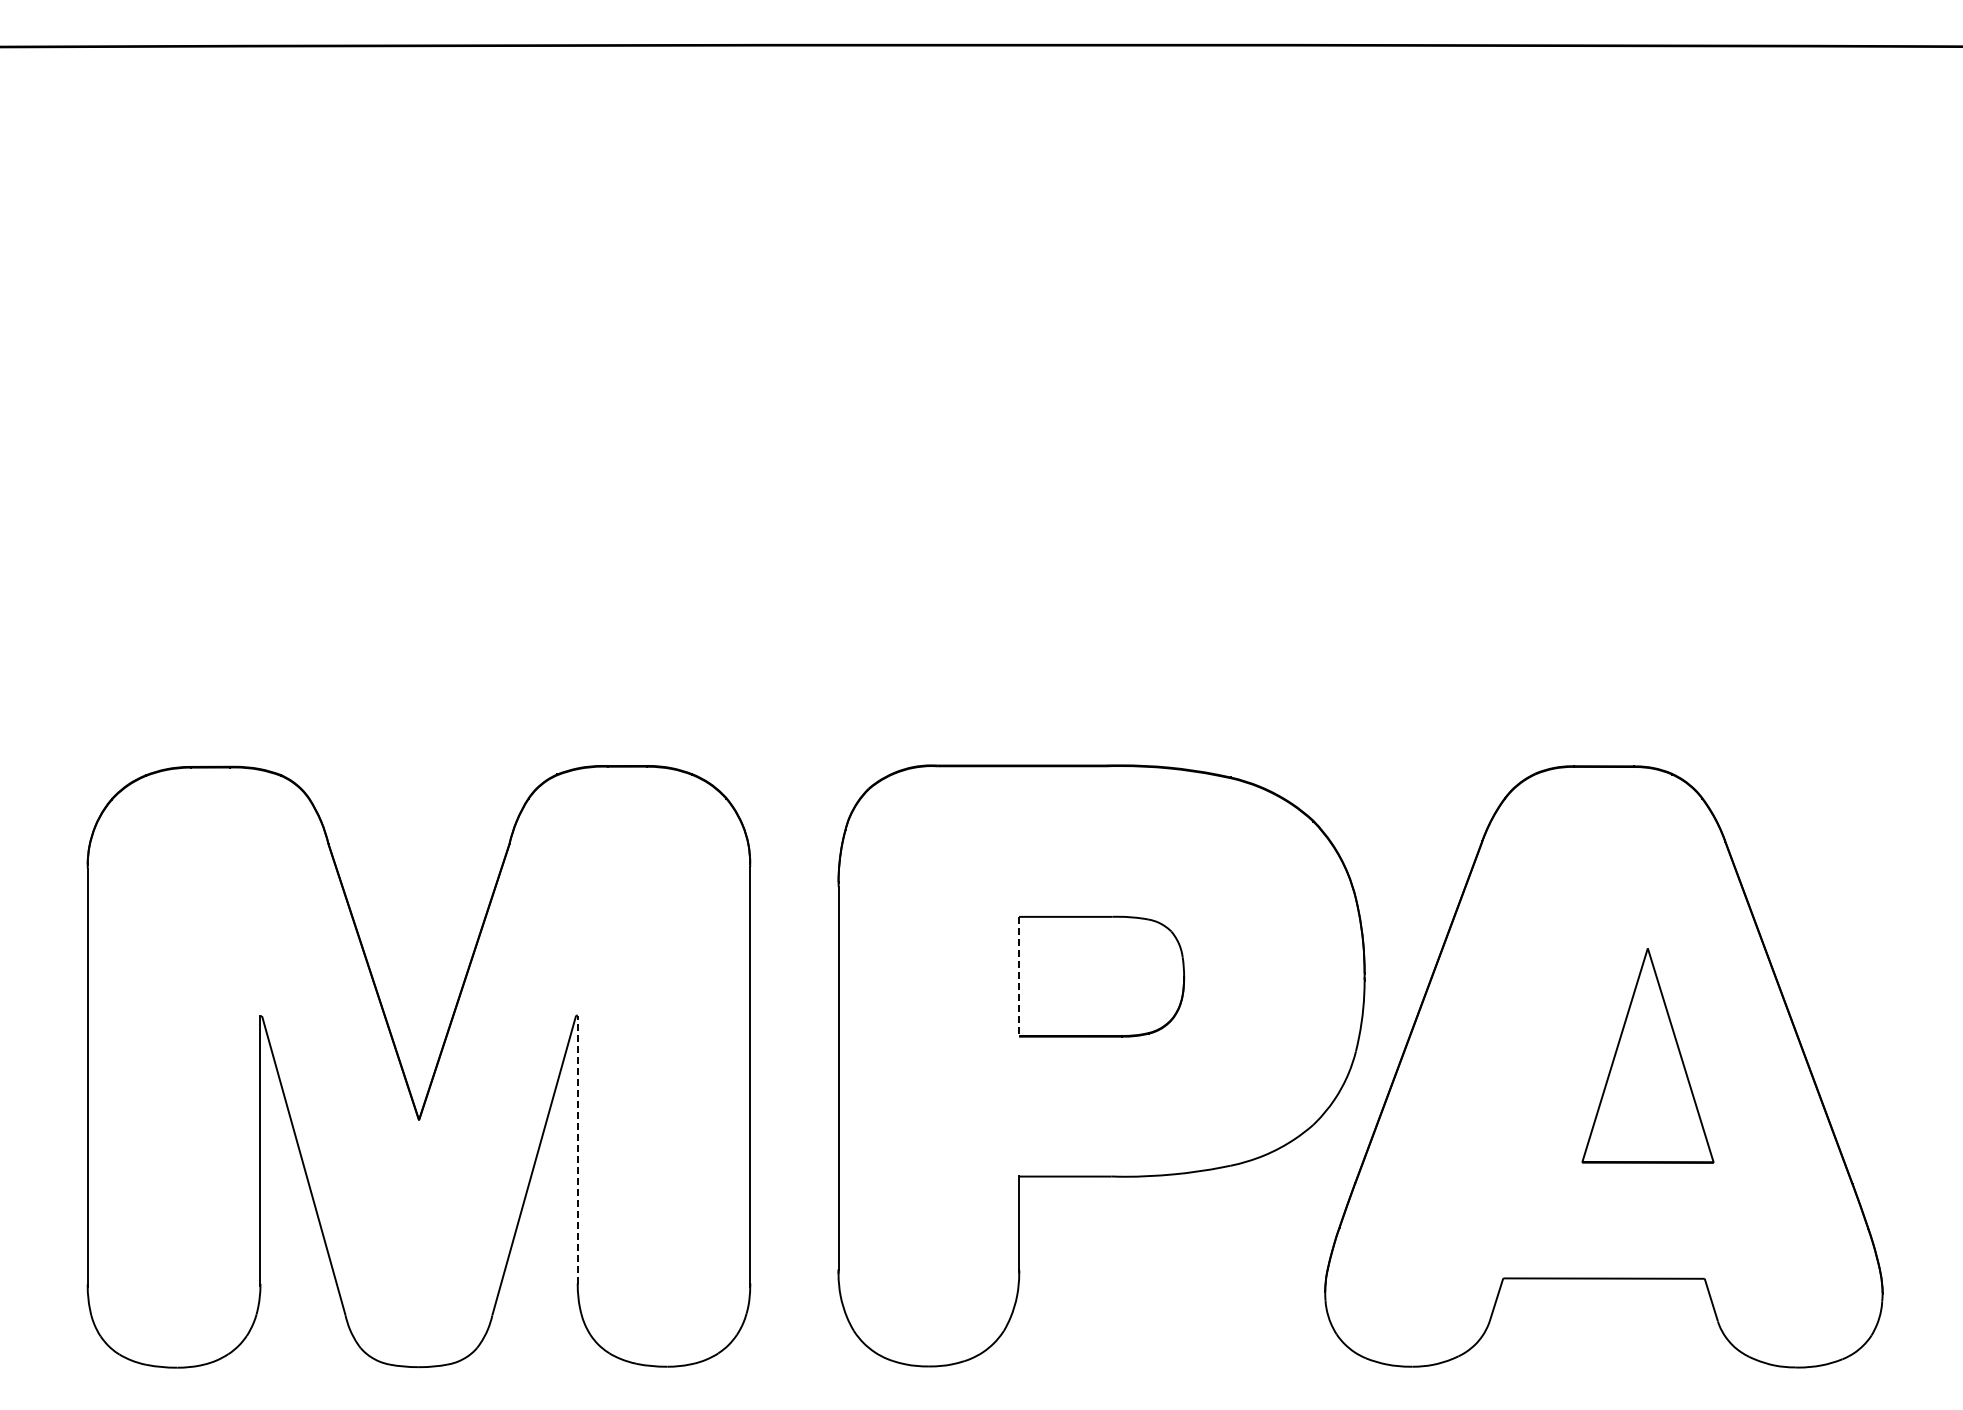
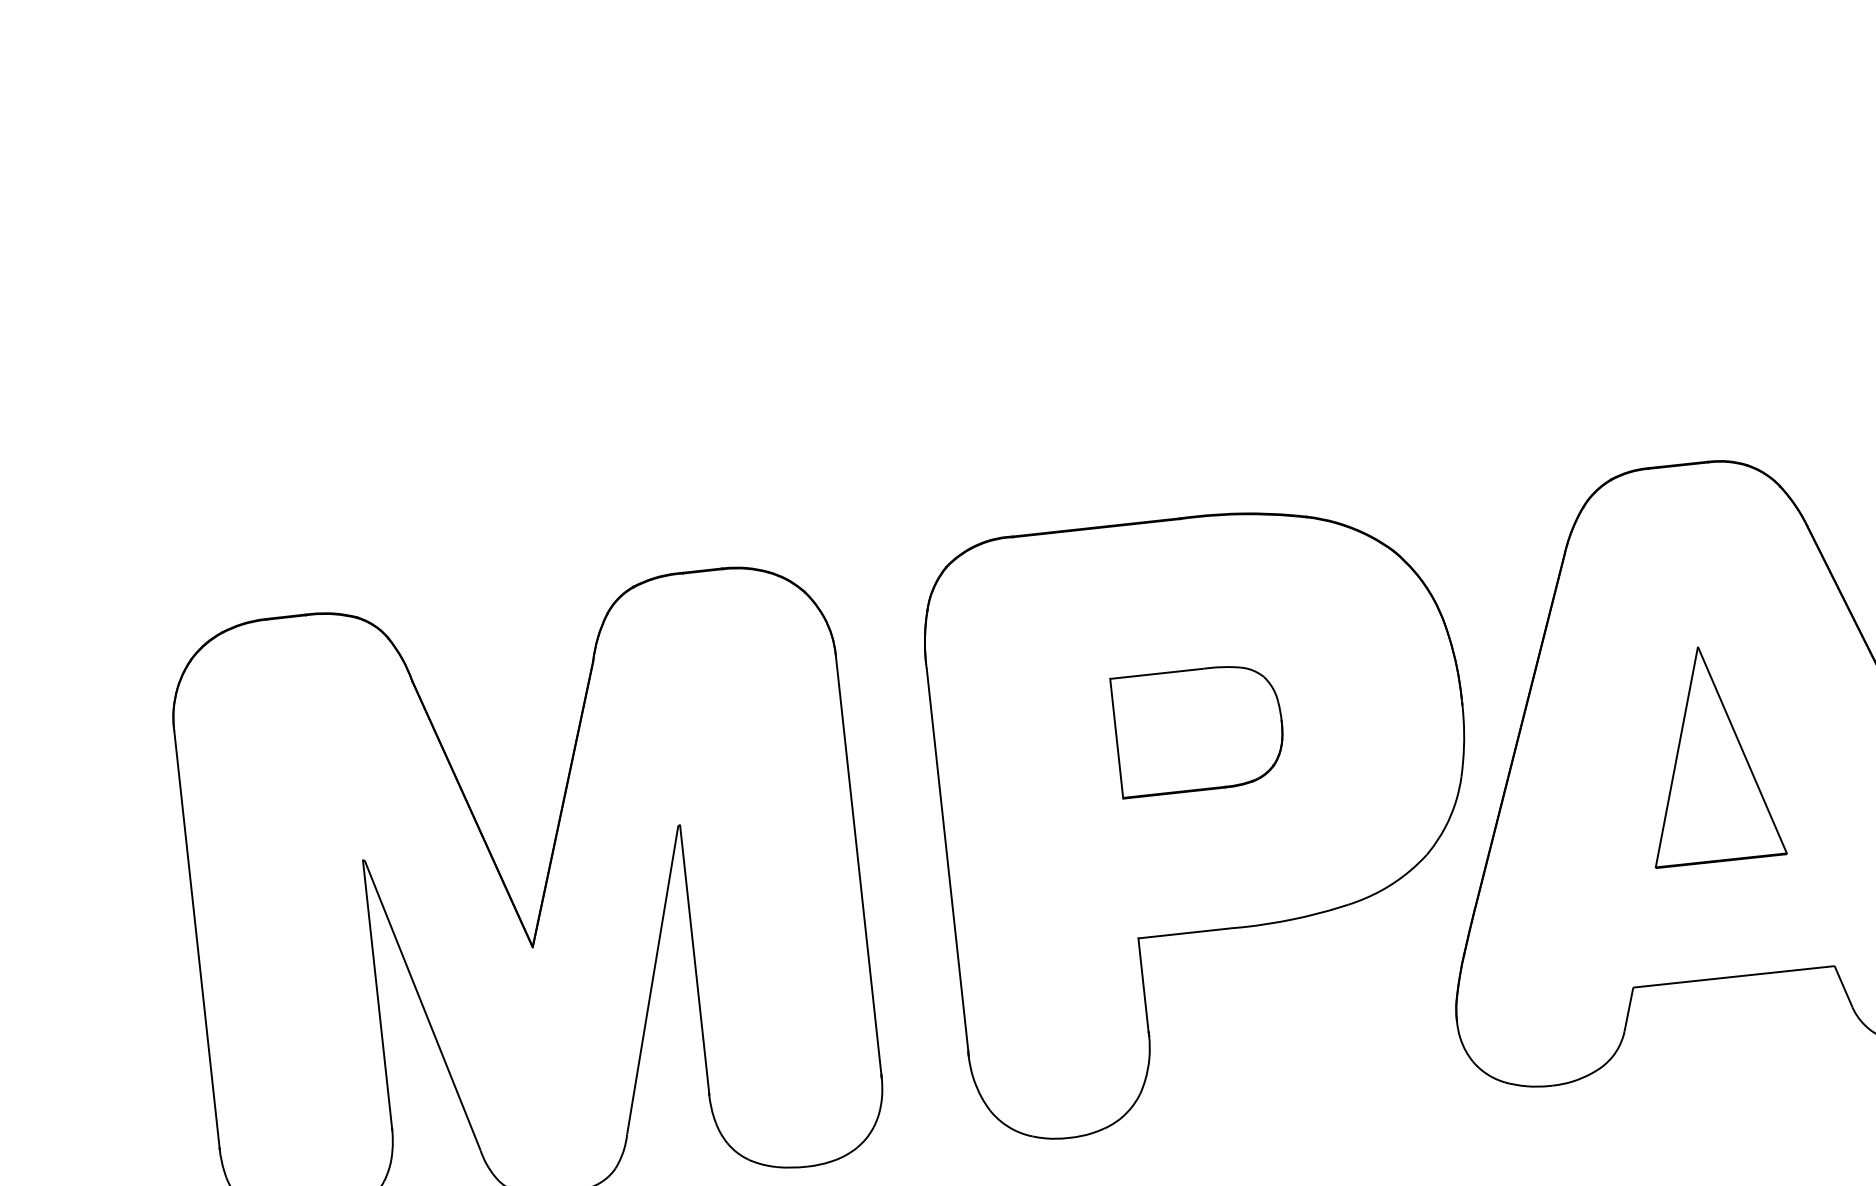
line: (1019, 976) -> (1117, 738), dashed -> solid
part: (1647, 1055) -> (1709, 753), moved
line: (577, 1149) -> (694, 959), dashed -> solid

